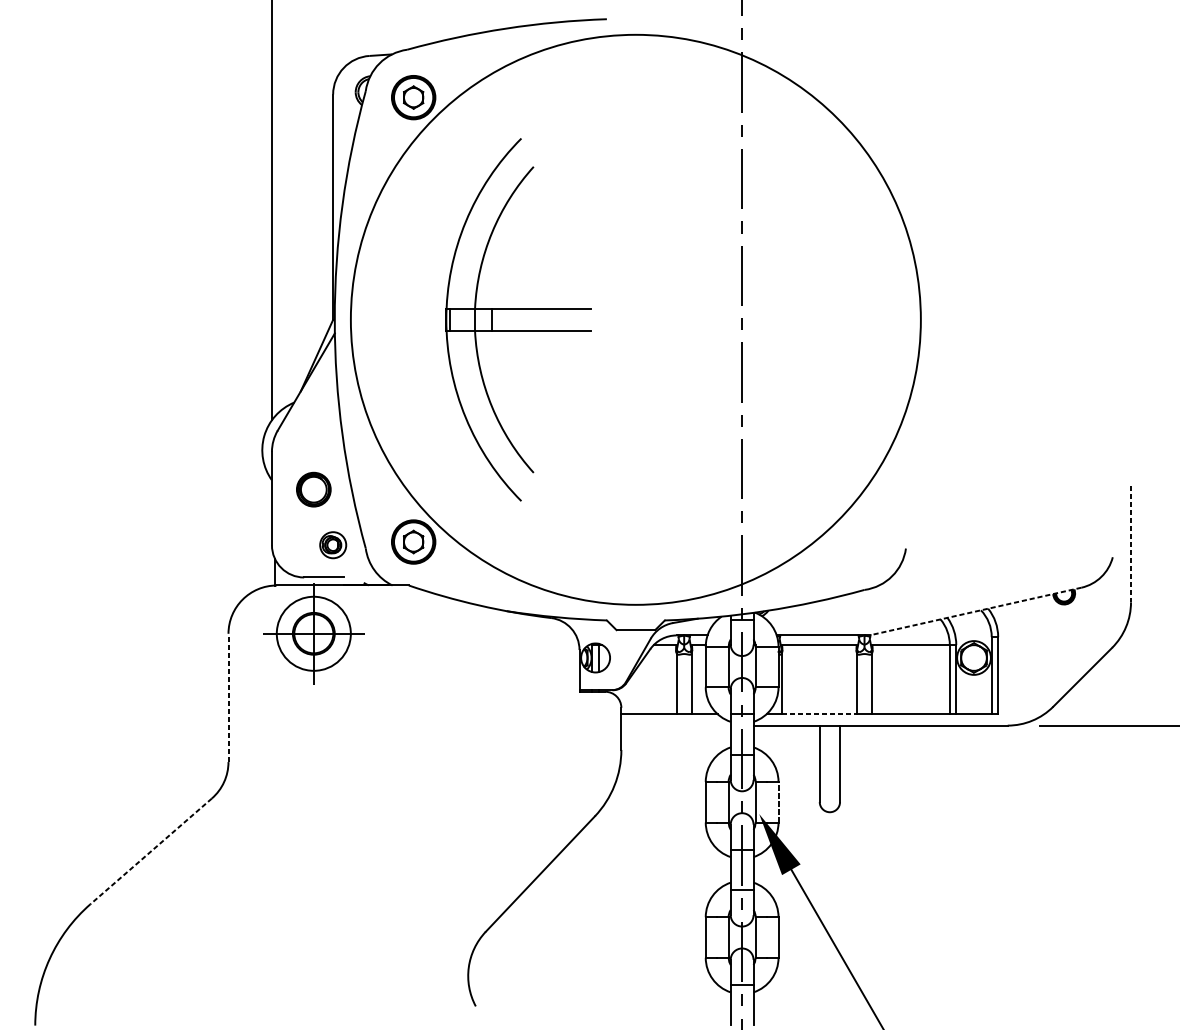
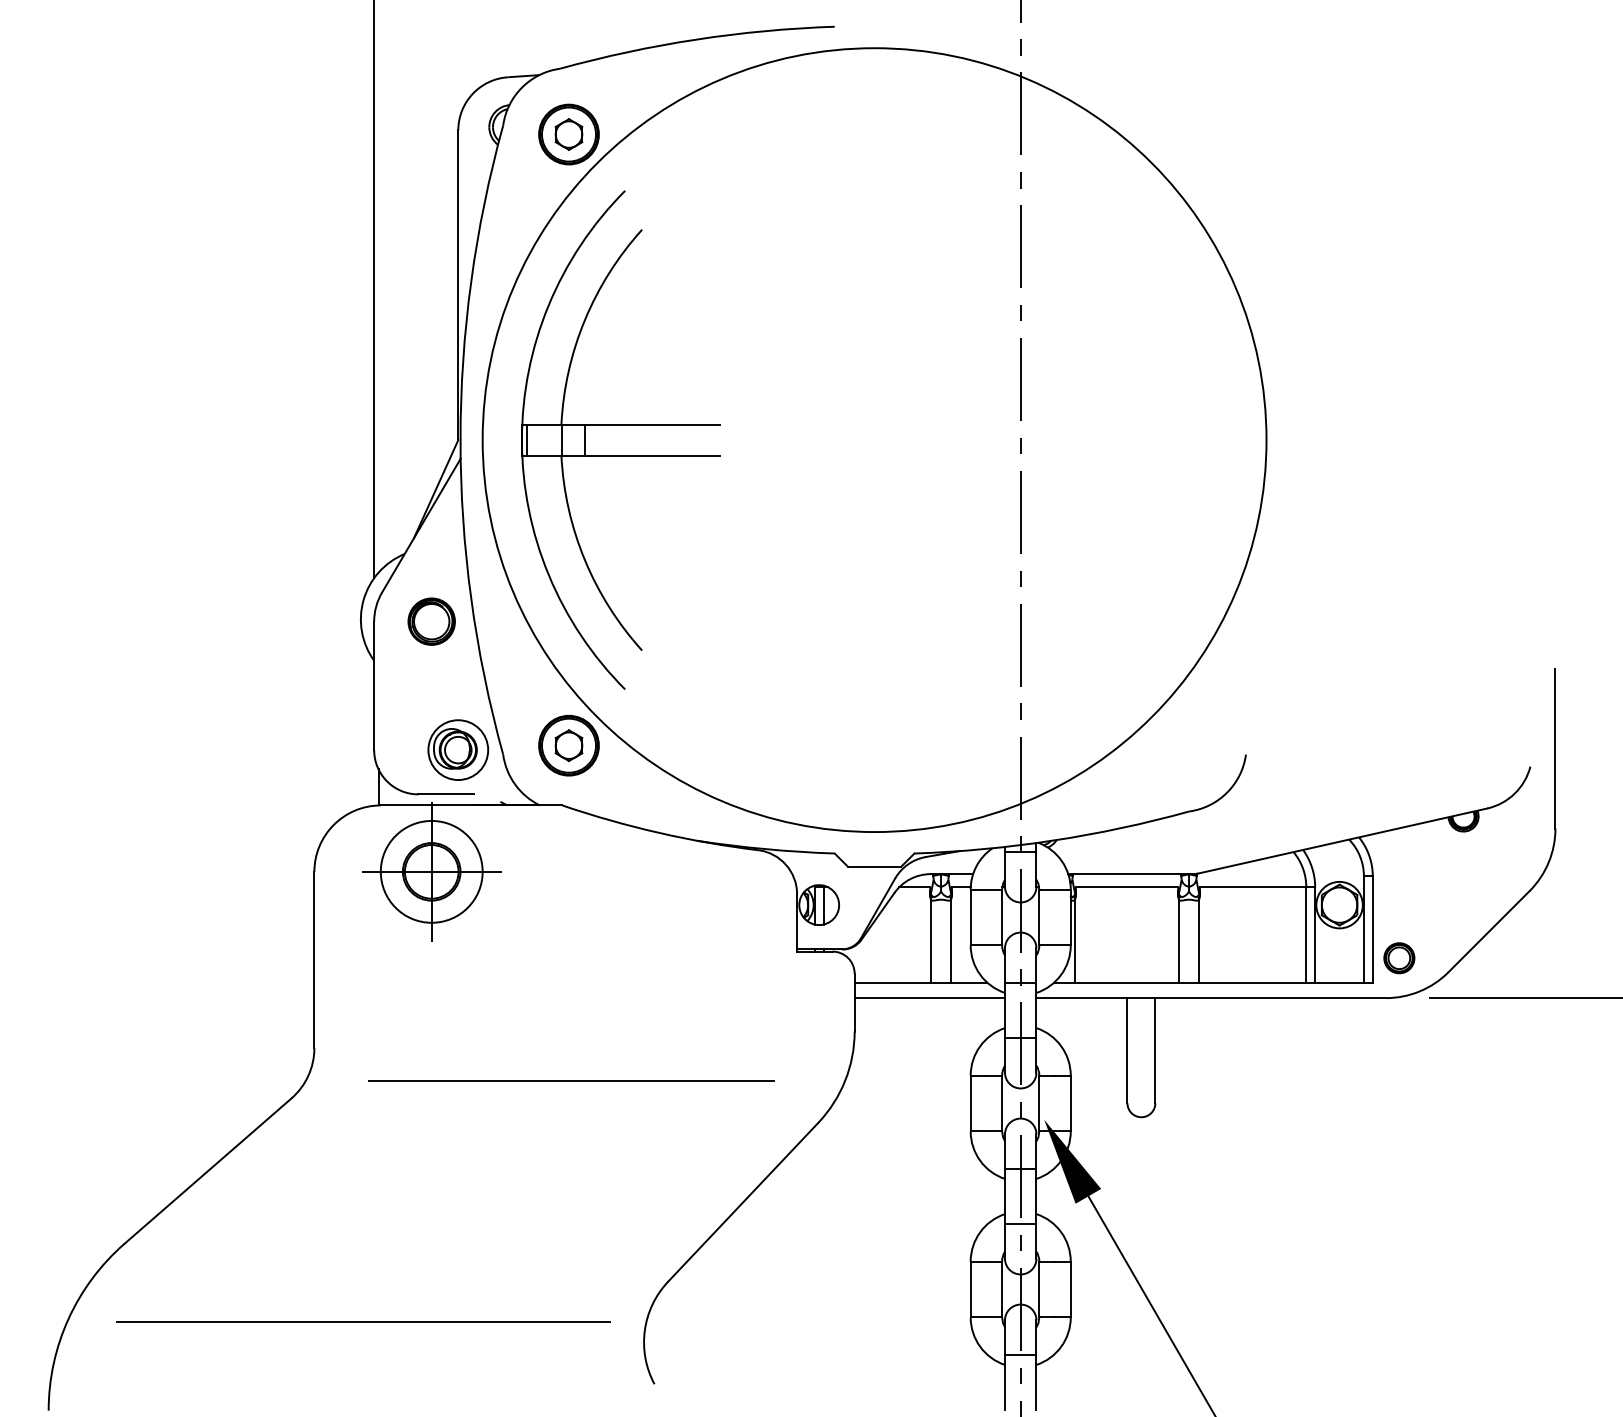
part: (518, 309) -> (620, 425), moved
part: (313, 489) -> (431, 621), moved
part: (333, 544) -> (458, 749), size x1.67
line: (1131, 544) -> (1555, 748), dashed -> solid
line: (975, 611) -> (1341, 841), dashed -> solid
part: (1017, 696) -> (1399, 958), added
line: (228, 697) -> (314, 959), dashed -> solid
line: (819, 714) -> (1127, 982), dashed -> solid
line: (675, 725) -> (929, 998), added
line: (414, 785) -> (570, 1080), added
line: (778, 802) -> (1070, 1103), dashed -> solid
line: (151, 851) -> (208, 1171), dashed -> solid
line: (264, 960) -> (363, 1321), added

